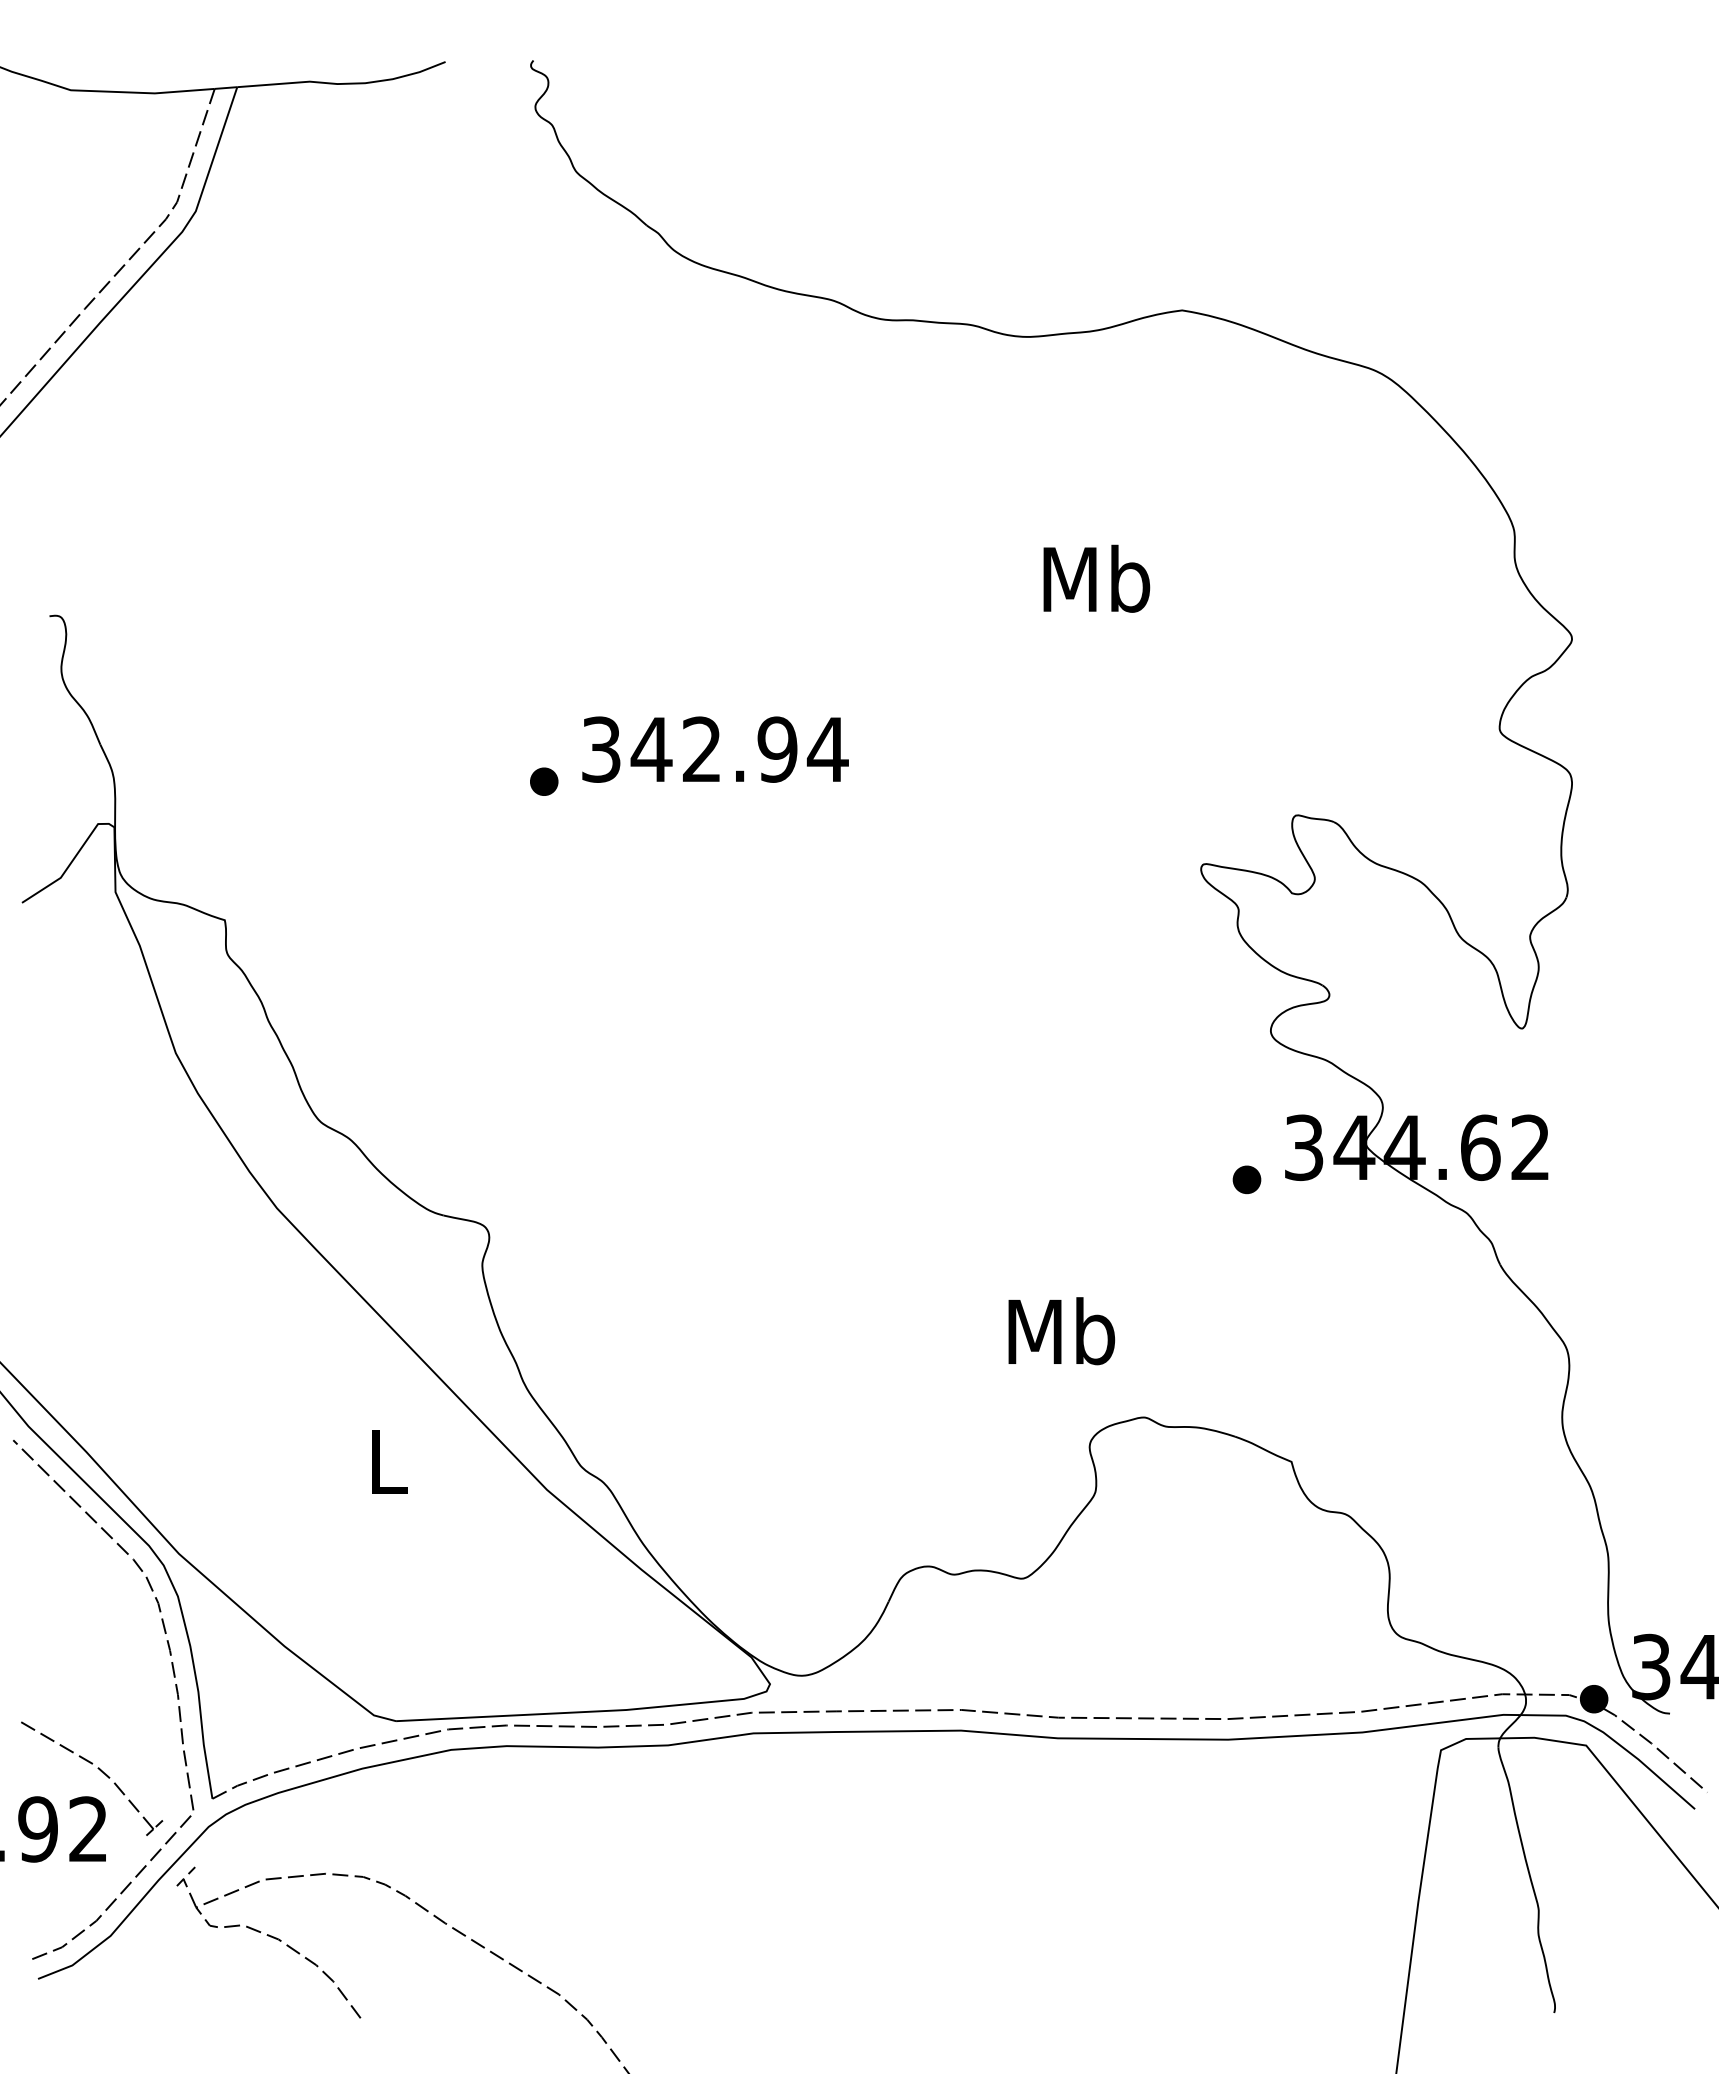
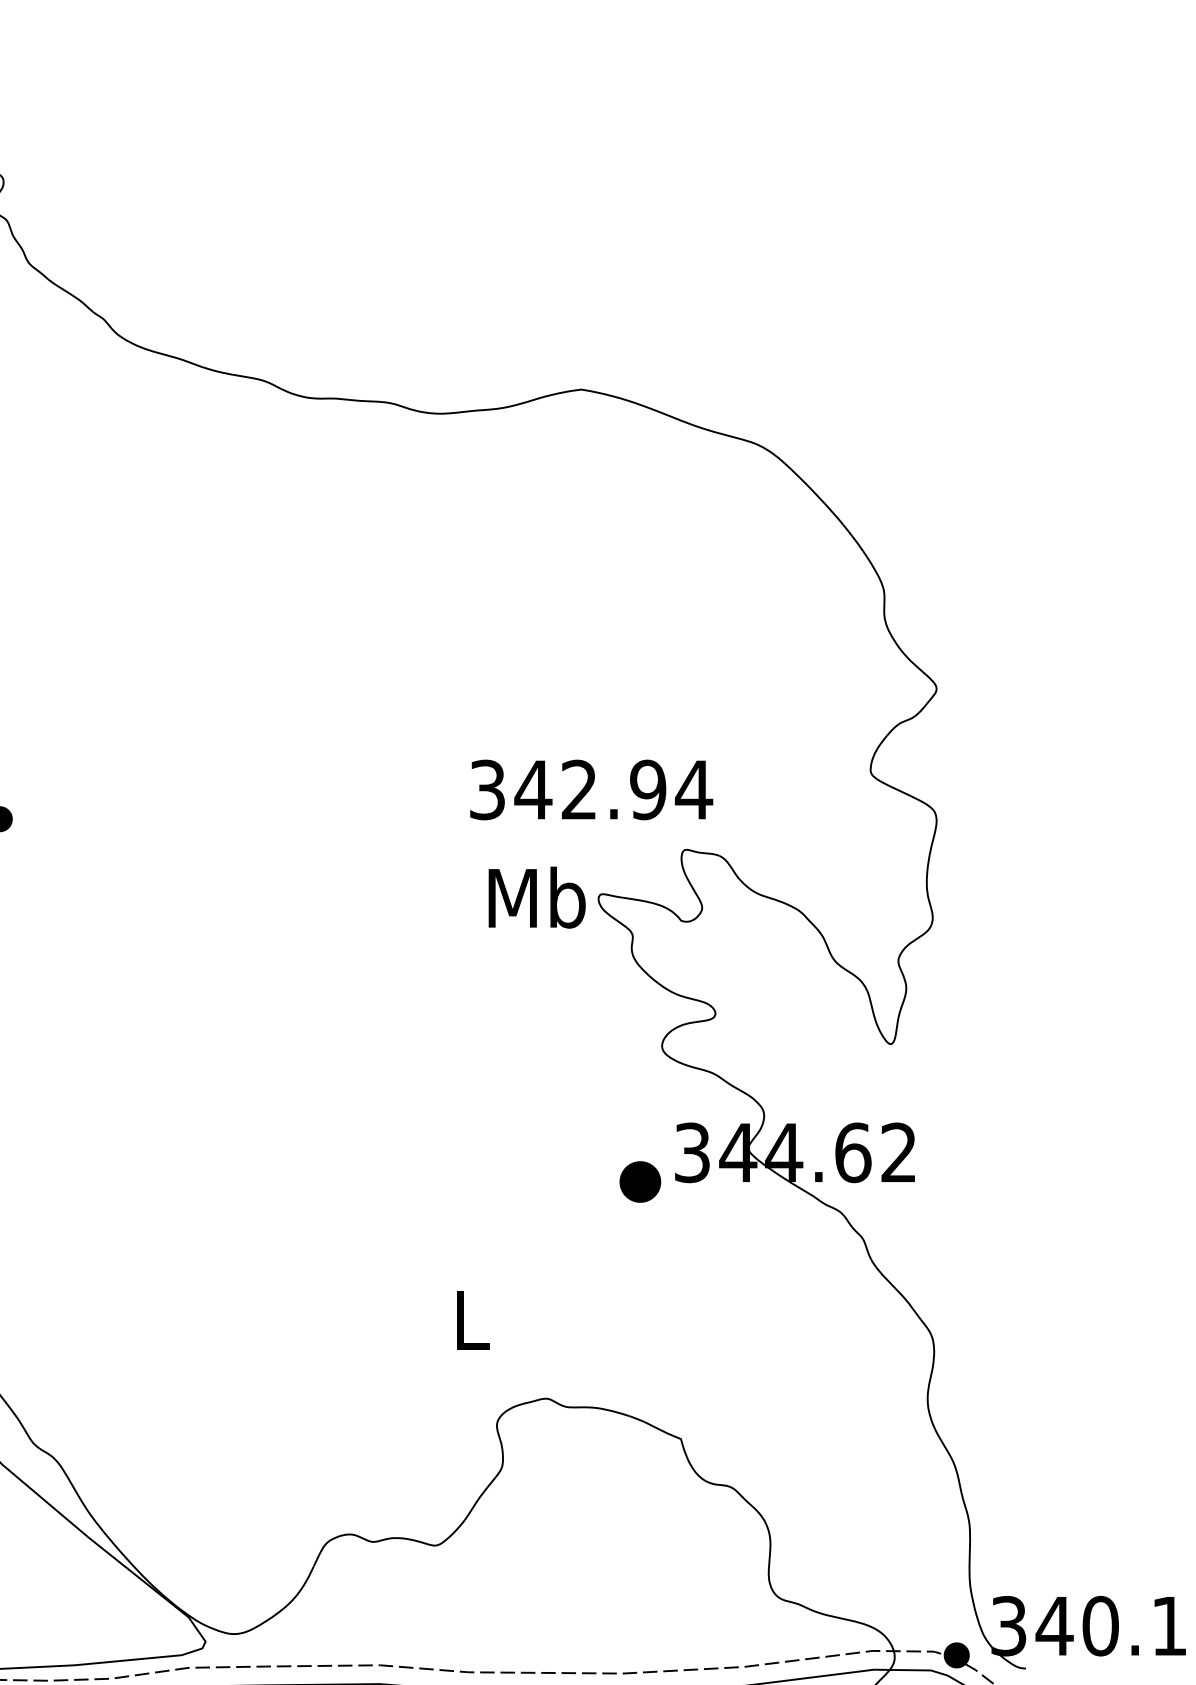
text: (1096, 578) -> (536, 897), moved
text: (715, 749) -> (591, 789), moved
part: (1246, 1179) -> (639, 1181), size x1.6
text: (1061, 1331) -> (471, 1320), Mb -> L

